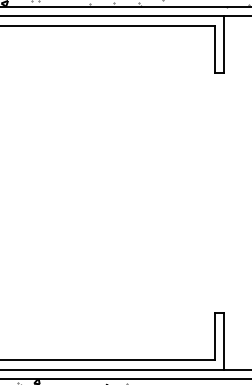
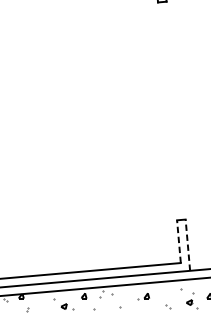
line: (214, 336) -> (178, 241), solid -> dashed
line: (224, 341) -> (188, 245), solid -> dashed

